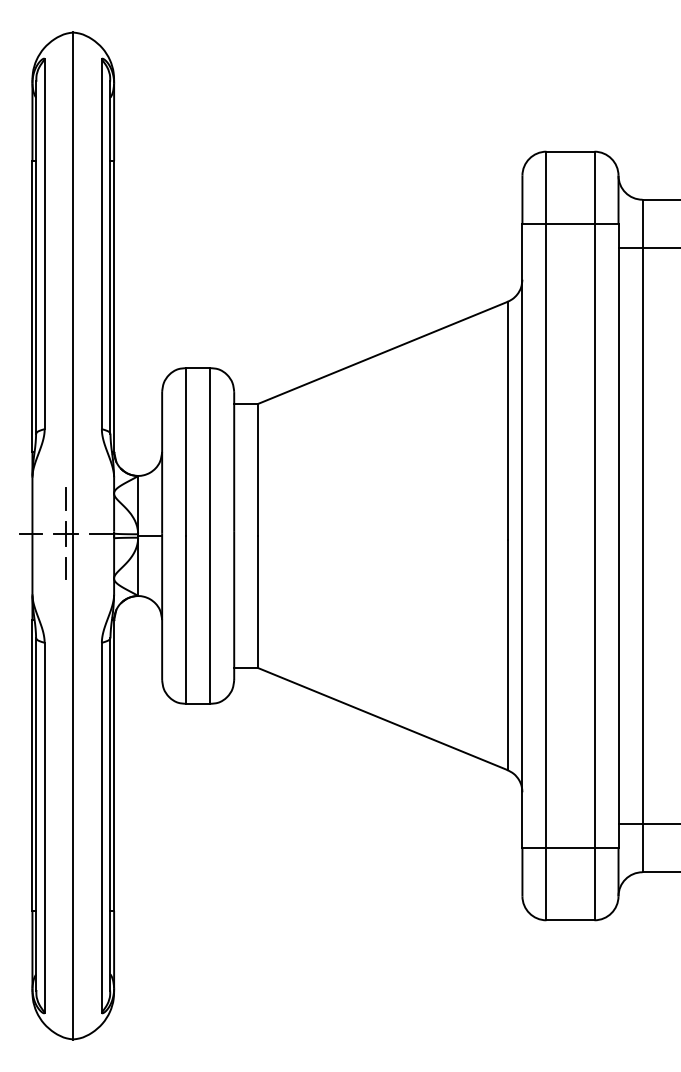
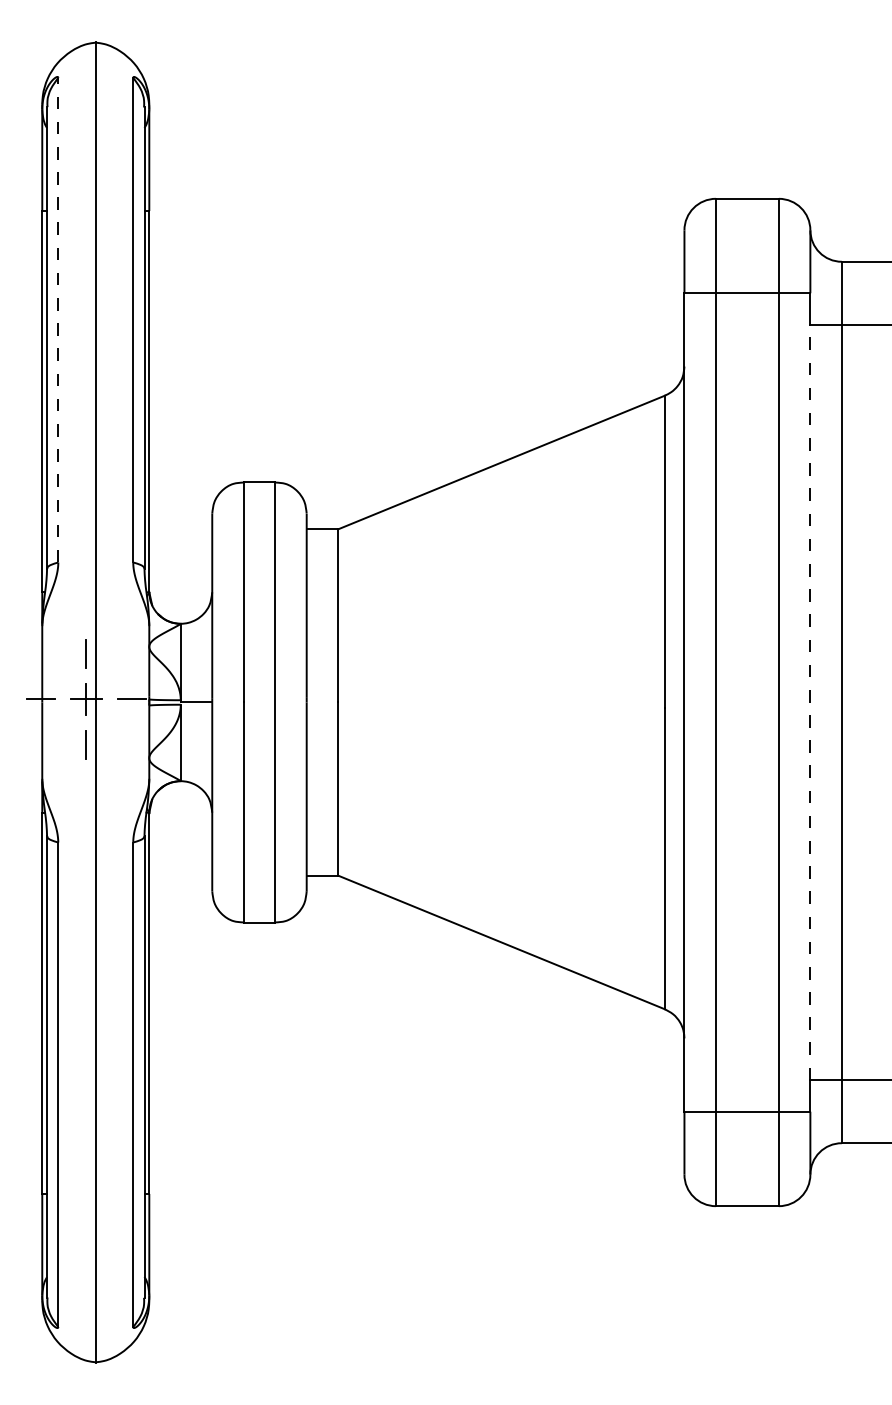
line: (44, 243) -> (58, 319), solid -> dashed
line: (618, 536) -> (810, 702), solid -> dashed

